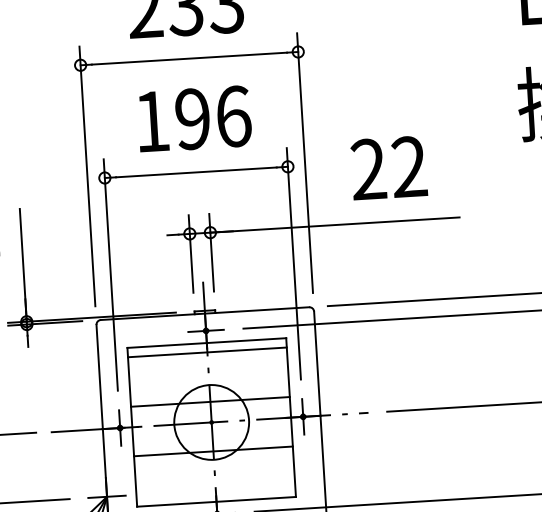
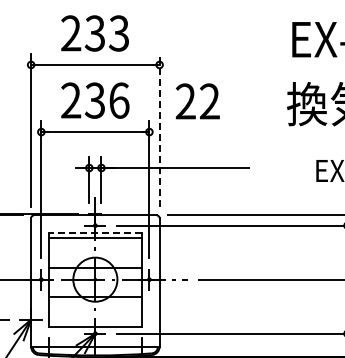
text: (171, 120) -> (82, 100), 196 -> 236
line: (304, 163) -> (159, 130), solid -> dashed
text: (388, 168) -> (197, 101), moved
line: (206, 342) -> (95, 232), solid -> dashed

